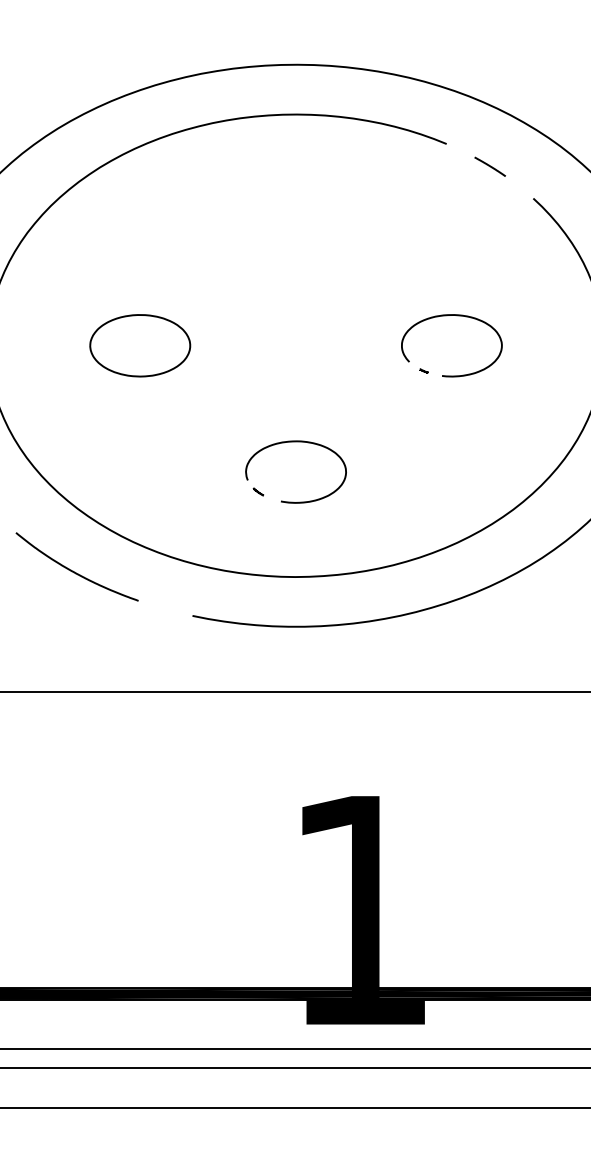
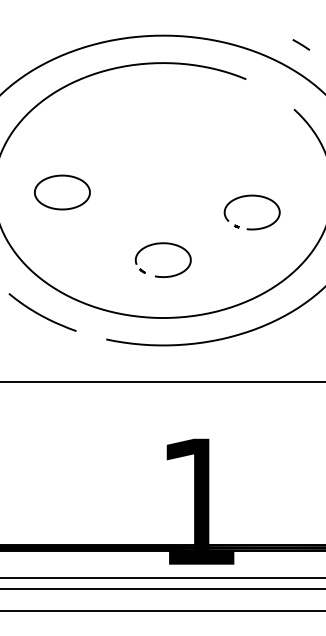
line: (490, 166) -> (301, 44), moved
part: (450, 316) -> (251, 196), moved
part: (140, 345) -> (62, 192), moved

